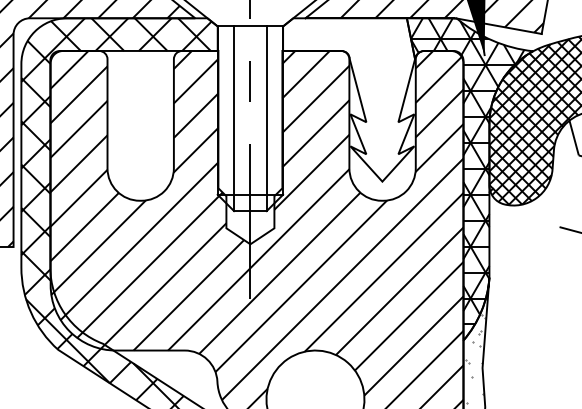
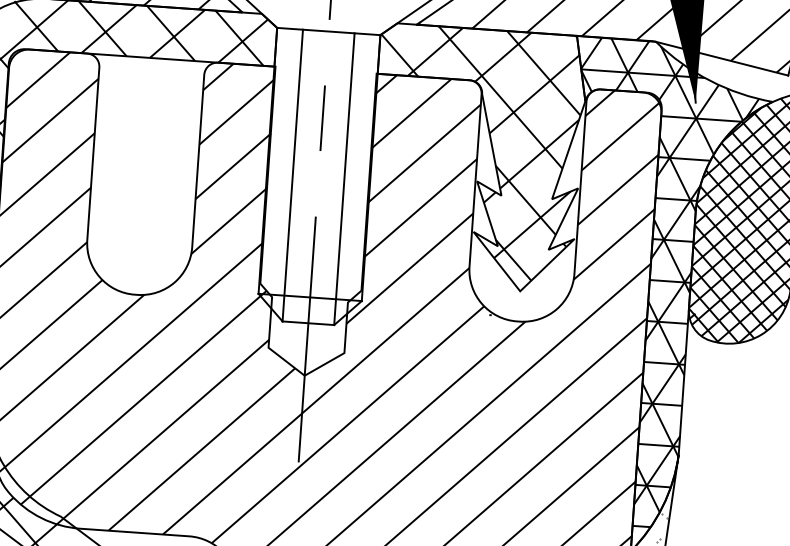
hatch: (347, 96) -> (474, 152), added

